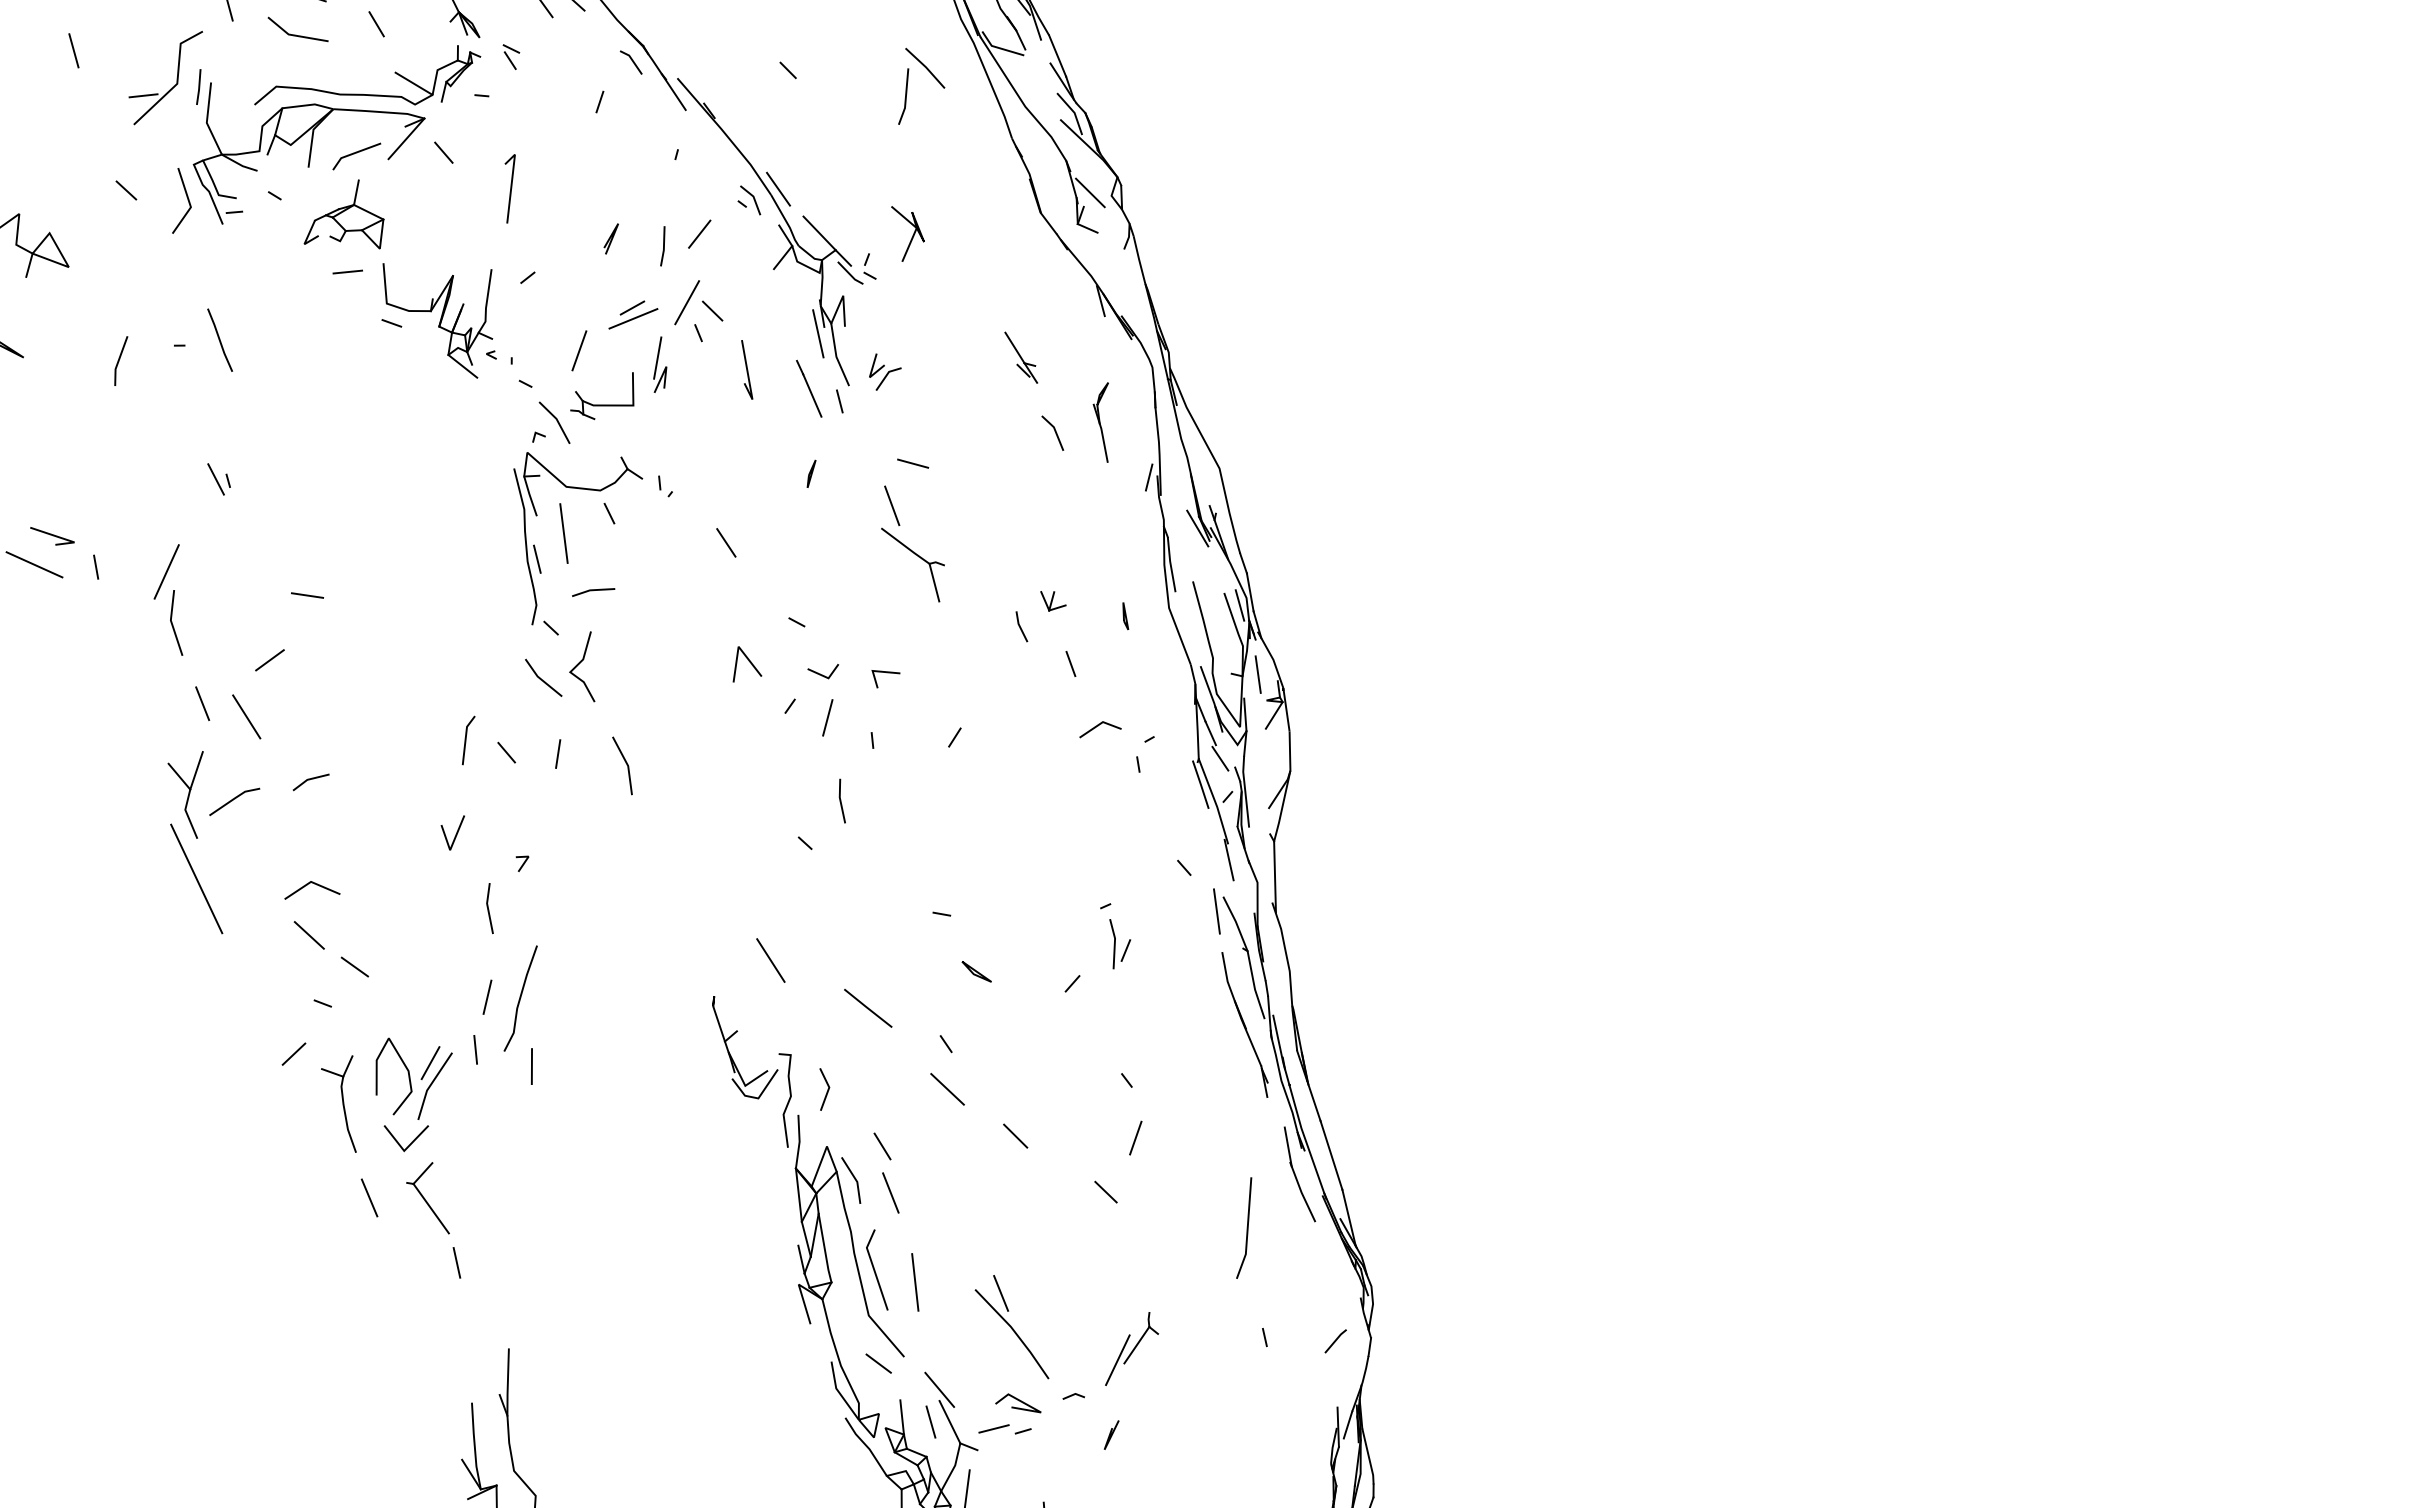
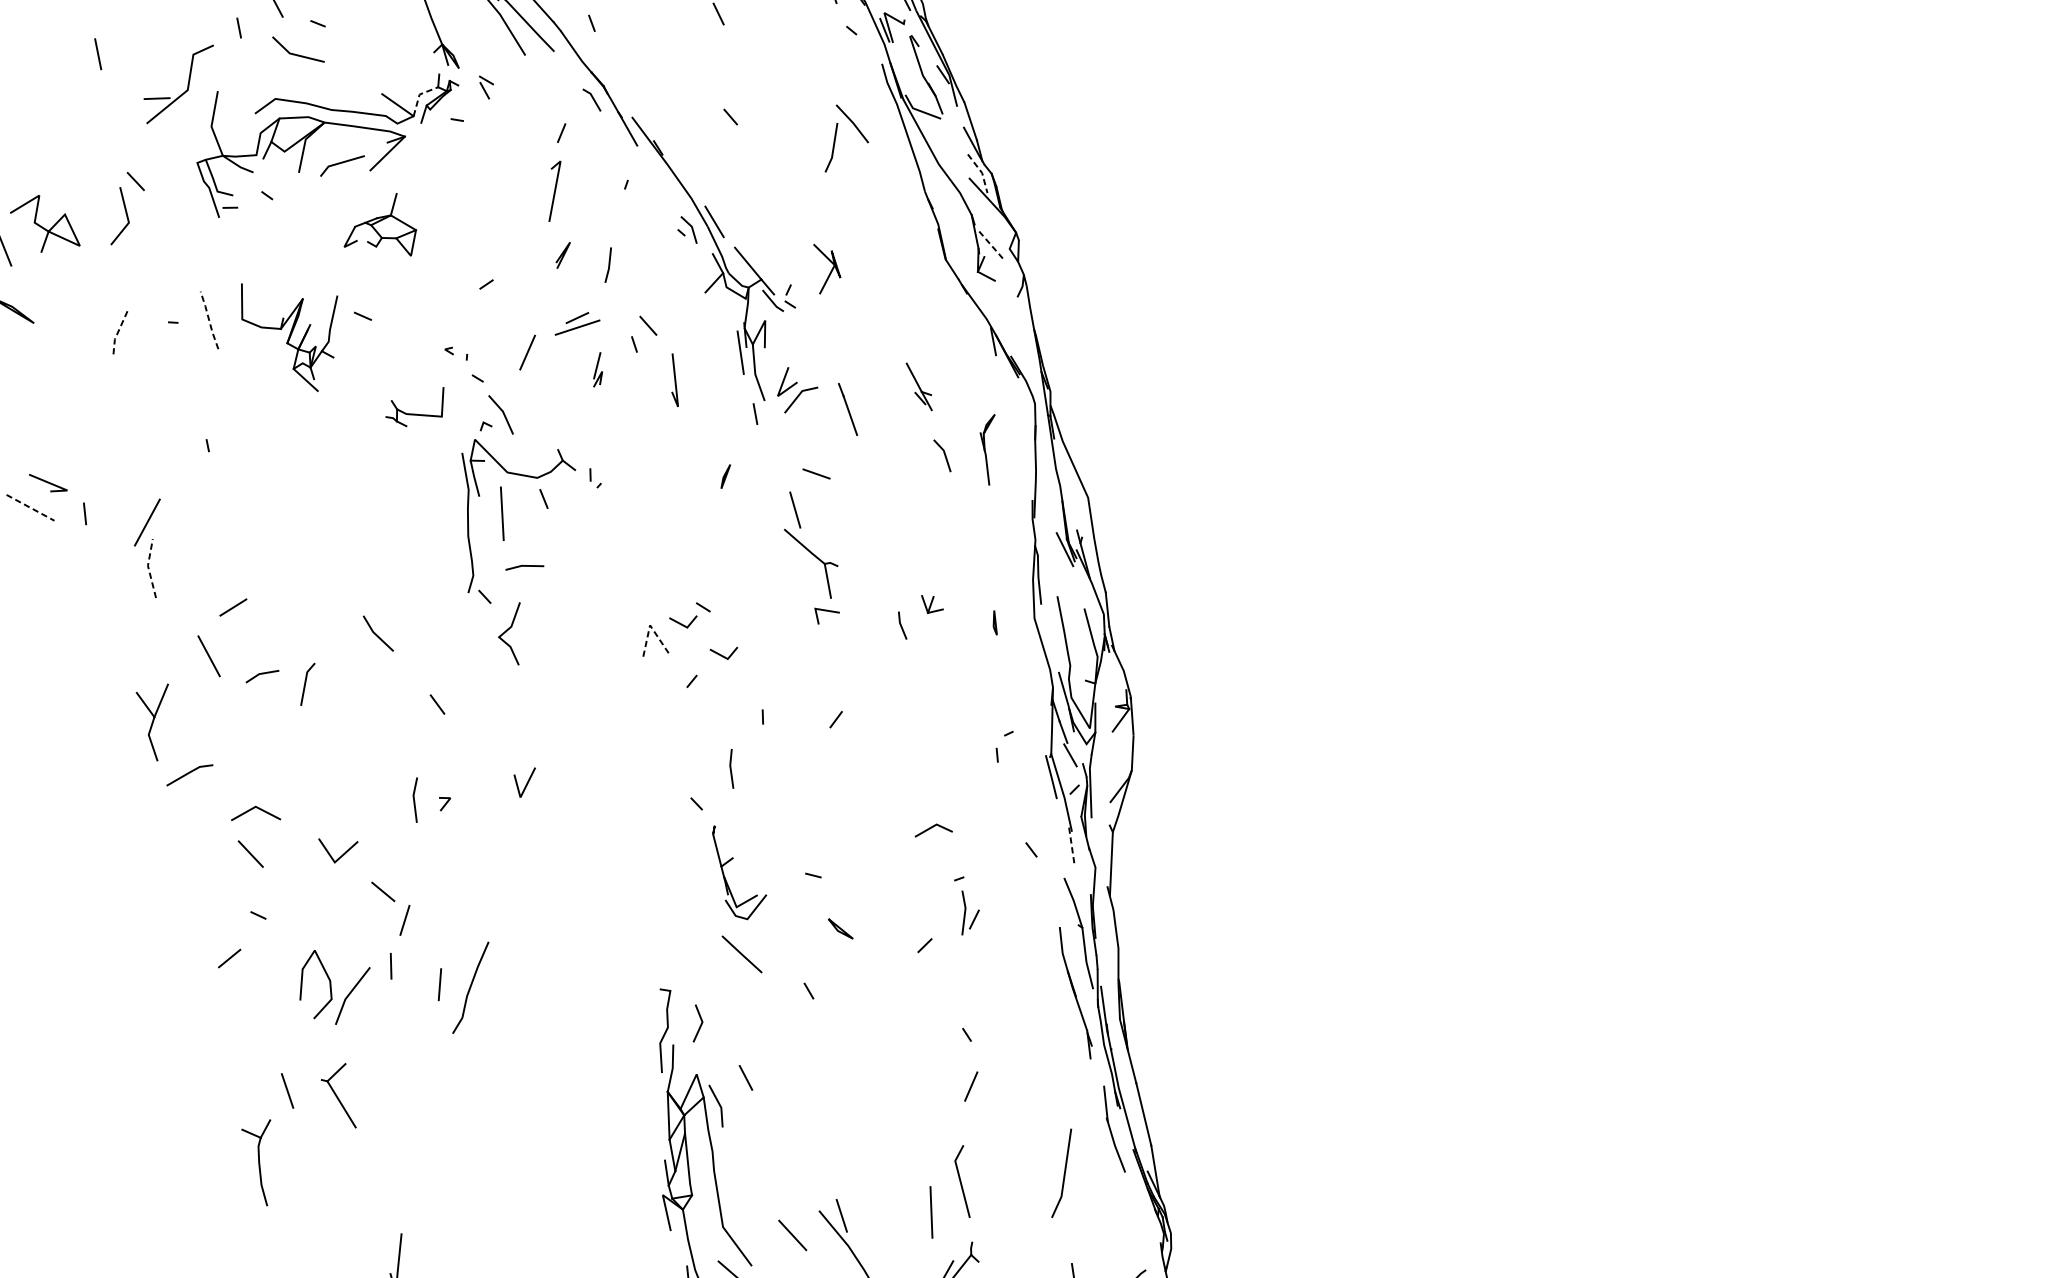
line: (376, 24) -> (368, 50), removed
line: (437, 71) -> (419, 95), solid -> dashed
line: (198, 86) -> (206, 93), removed
line: (1073, 112) -> (981, 172), solid -> dashed
line: (443, 152) -> (419, 167), removed
line: (510, 188) -> (554, 191), moved
line: (1090, 193) -> (991, 245), solid -> dashed
line: (186, 197) -> (125, 213), moved
part: (343, 214) -> (380, 223), moved
line: (699, 233) -> (641, 256), removed
line: (347, 271) -> (326, 267), removed
line: (686, 302) -> (625, 316), removed
part: (437, 320) -> (286, 337), moved
line: (219, 340) -> (208, 320), solid -> dashed
line: (118, 361) -> (117, 332), solid -> dashed
part: (660, 364) -> (598, 369), size x0.7
part: (885, 371) -> (797, 390), size x1.4
line: (809, 388) -> (848, 409), moved
part: (602, 404) -> (414, 413), moved
line: (1148, 477) -> (1024, 501), removed
line: (215, 479) -> (196, 443), removed
line: (726, 542) -> (645, 532), removed
line: (537, 558) -> (477, 534), removed
line: (34, 564) -> (30, 507), solid -> dashed
line: (307, 595) -> (270, 552), removed
line: (1239, 605) -> (1097, 620), removed
line: (171, 623) -> (148, 568), solid -> dashed
line: (774, 642) -> (682, 623), added
line: (738, 646) -> (649, 625), solid -> dashed
line: (1070, 663) -> (943, 661), removed
line: (886, 673) -> (827, 611), moved
line: (1257, 674) -> (1108, 682), removed
line: (541, 678) -> (376, 634), moved
line: (202, 703) -> (170, 641), removed
line: (827, 717) -> (724, 693), removed
line: (1098, 726) -> (932, 828), moved
line: (466, 740) -> (305, 684), moved
line: (558, 753) -> (483, 708), removed
line: (625, 763) -> (542, 721), removed
line: (309, 780) -> (261, 674), moved
line: (233, 800) -> (188, 773), moved
line: (455, 834) -> (526, 783), moved
line: (1229, 860) -> (1072, 846), solid -> dashed
line: (196, 878) -> (154, 796), removed
line: (488, 908) -> (414, 799), moved
line: (1216, 911) -> (1057, 890), removed
line: (770, 960) -> (658, 905), removed
line: (354, 966) -> (382, 891), moved
line: (520, 998) -> (470, 987), moved
part: (731, 1055) -> (726, 879), moved
line: (430, 1063) -> (350, 975), removed
line: (947, 1089) -> (792, 1235), moved
part: (338, 1103) -> (254, 1161), moved
line: (1015, 1135) -> (864, 1076), removed
line: (412, 1140) -> (342, 853), moved
line: (1105, 1191) -> (940, 1132), removed
line: (890, 1192) -> (750, 1119), removed
line: (456, 1262) -> (360, 1153), removed
line: (875, 1269) -> (961, 1180), moved
line: (915, 1282) -> (931, 1212), moved

